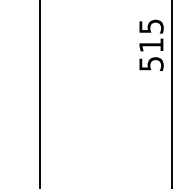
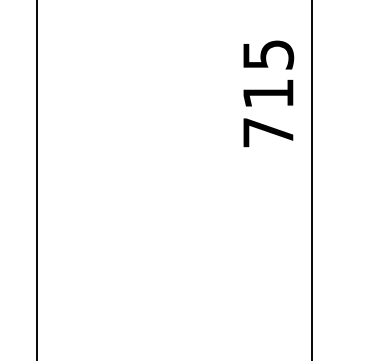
text: (151, 63) -> (268, 131), 515 -> 715

